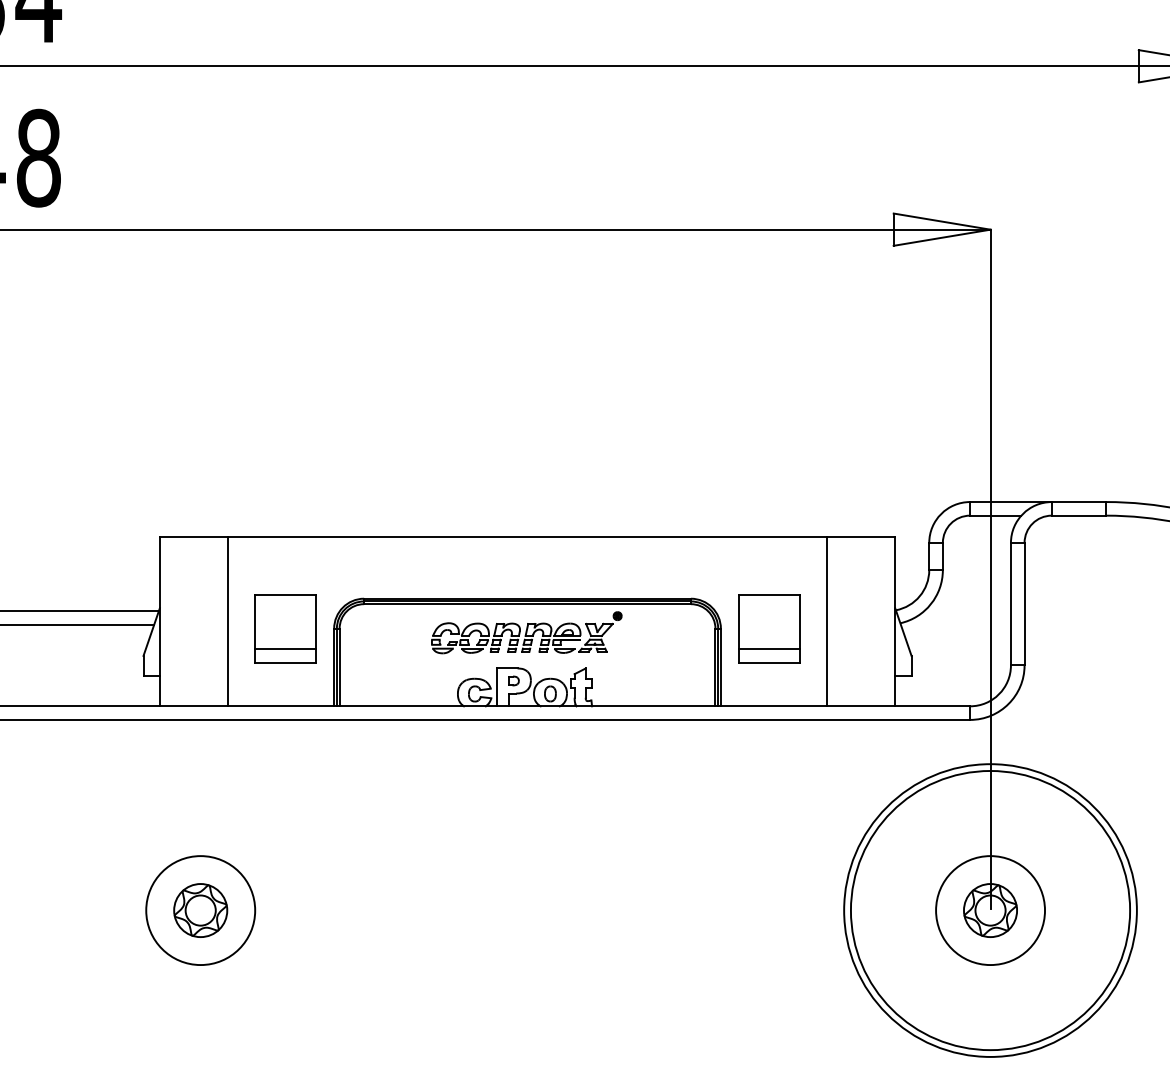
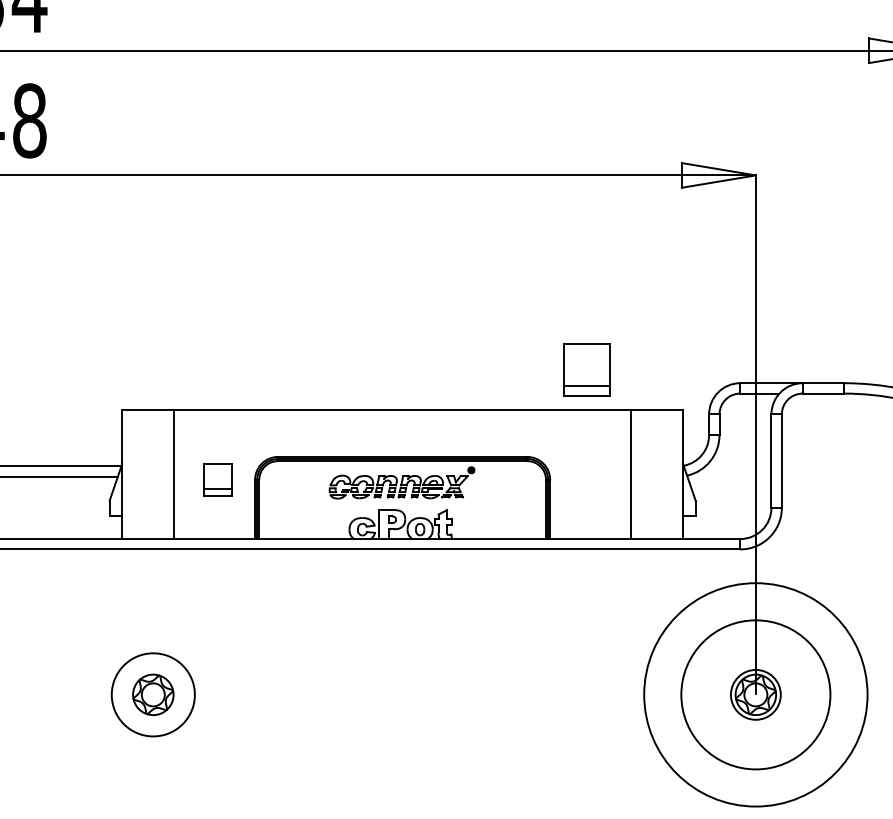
part: (285, 628) -> (218, 479), size x0.6
part: (769, 628) -> (587, 369), moved
circle: (990, 910) -> (755, 694), size x0.6
circle: (990, 910) -> (755, 694), size x0.7

